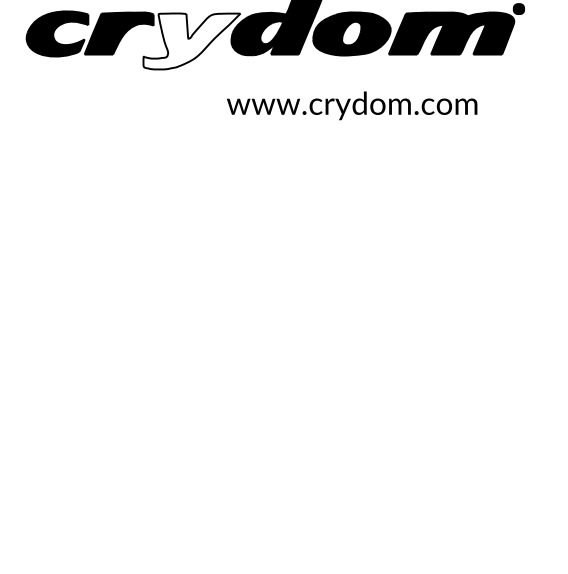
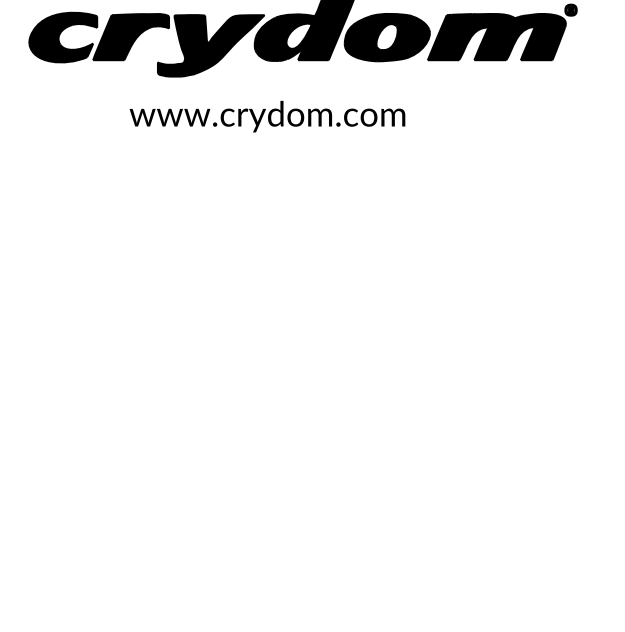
fill: (191, 41) -> (210, 45), added
text: (352, 105) -> (267, 116), moved

